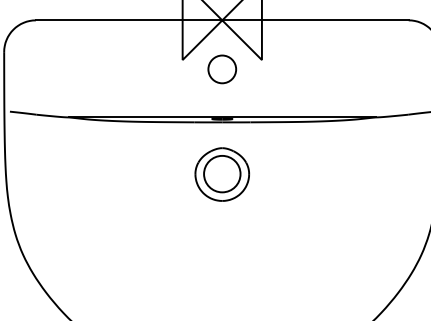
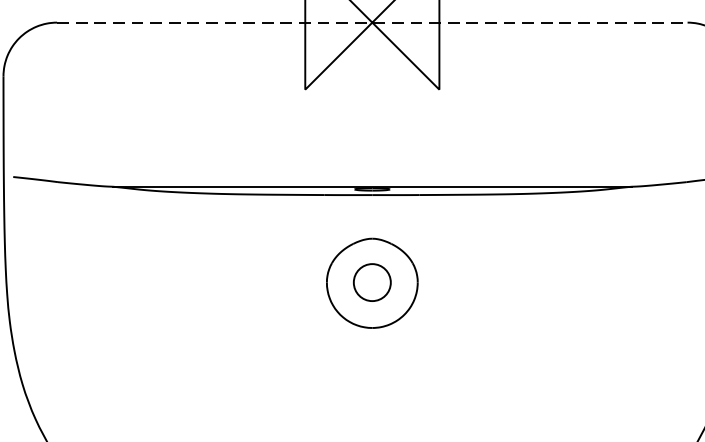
line: (222, 20) -> (372, 22), solid -> dashed
circle: (222, 69) -> (372, 105), removed
circle: (222, 173) -> (372, 281), size x0.6

